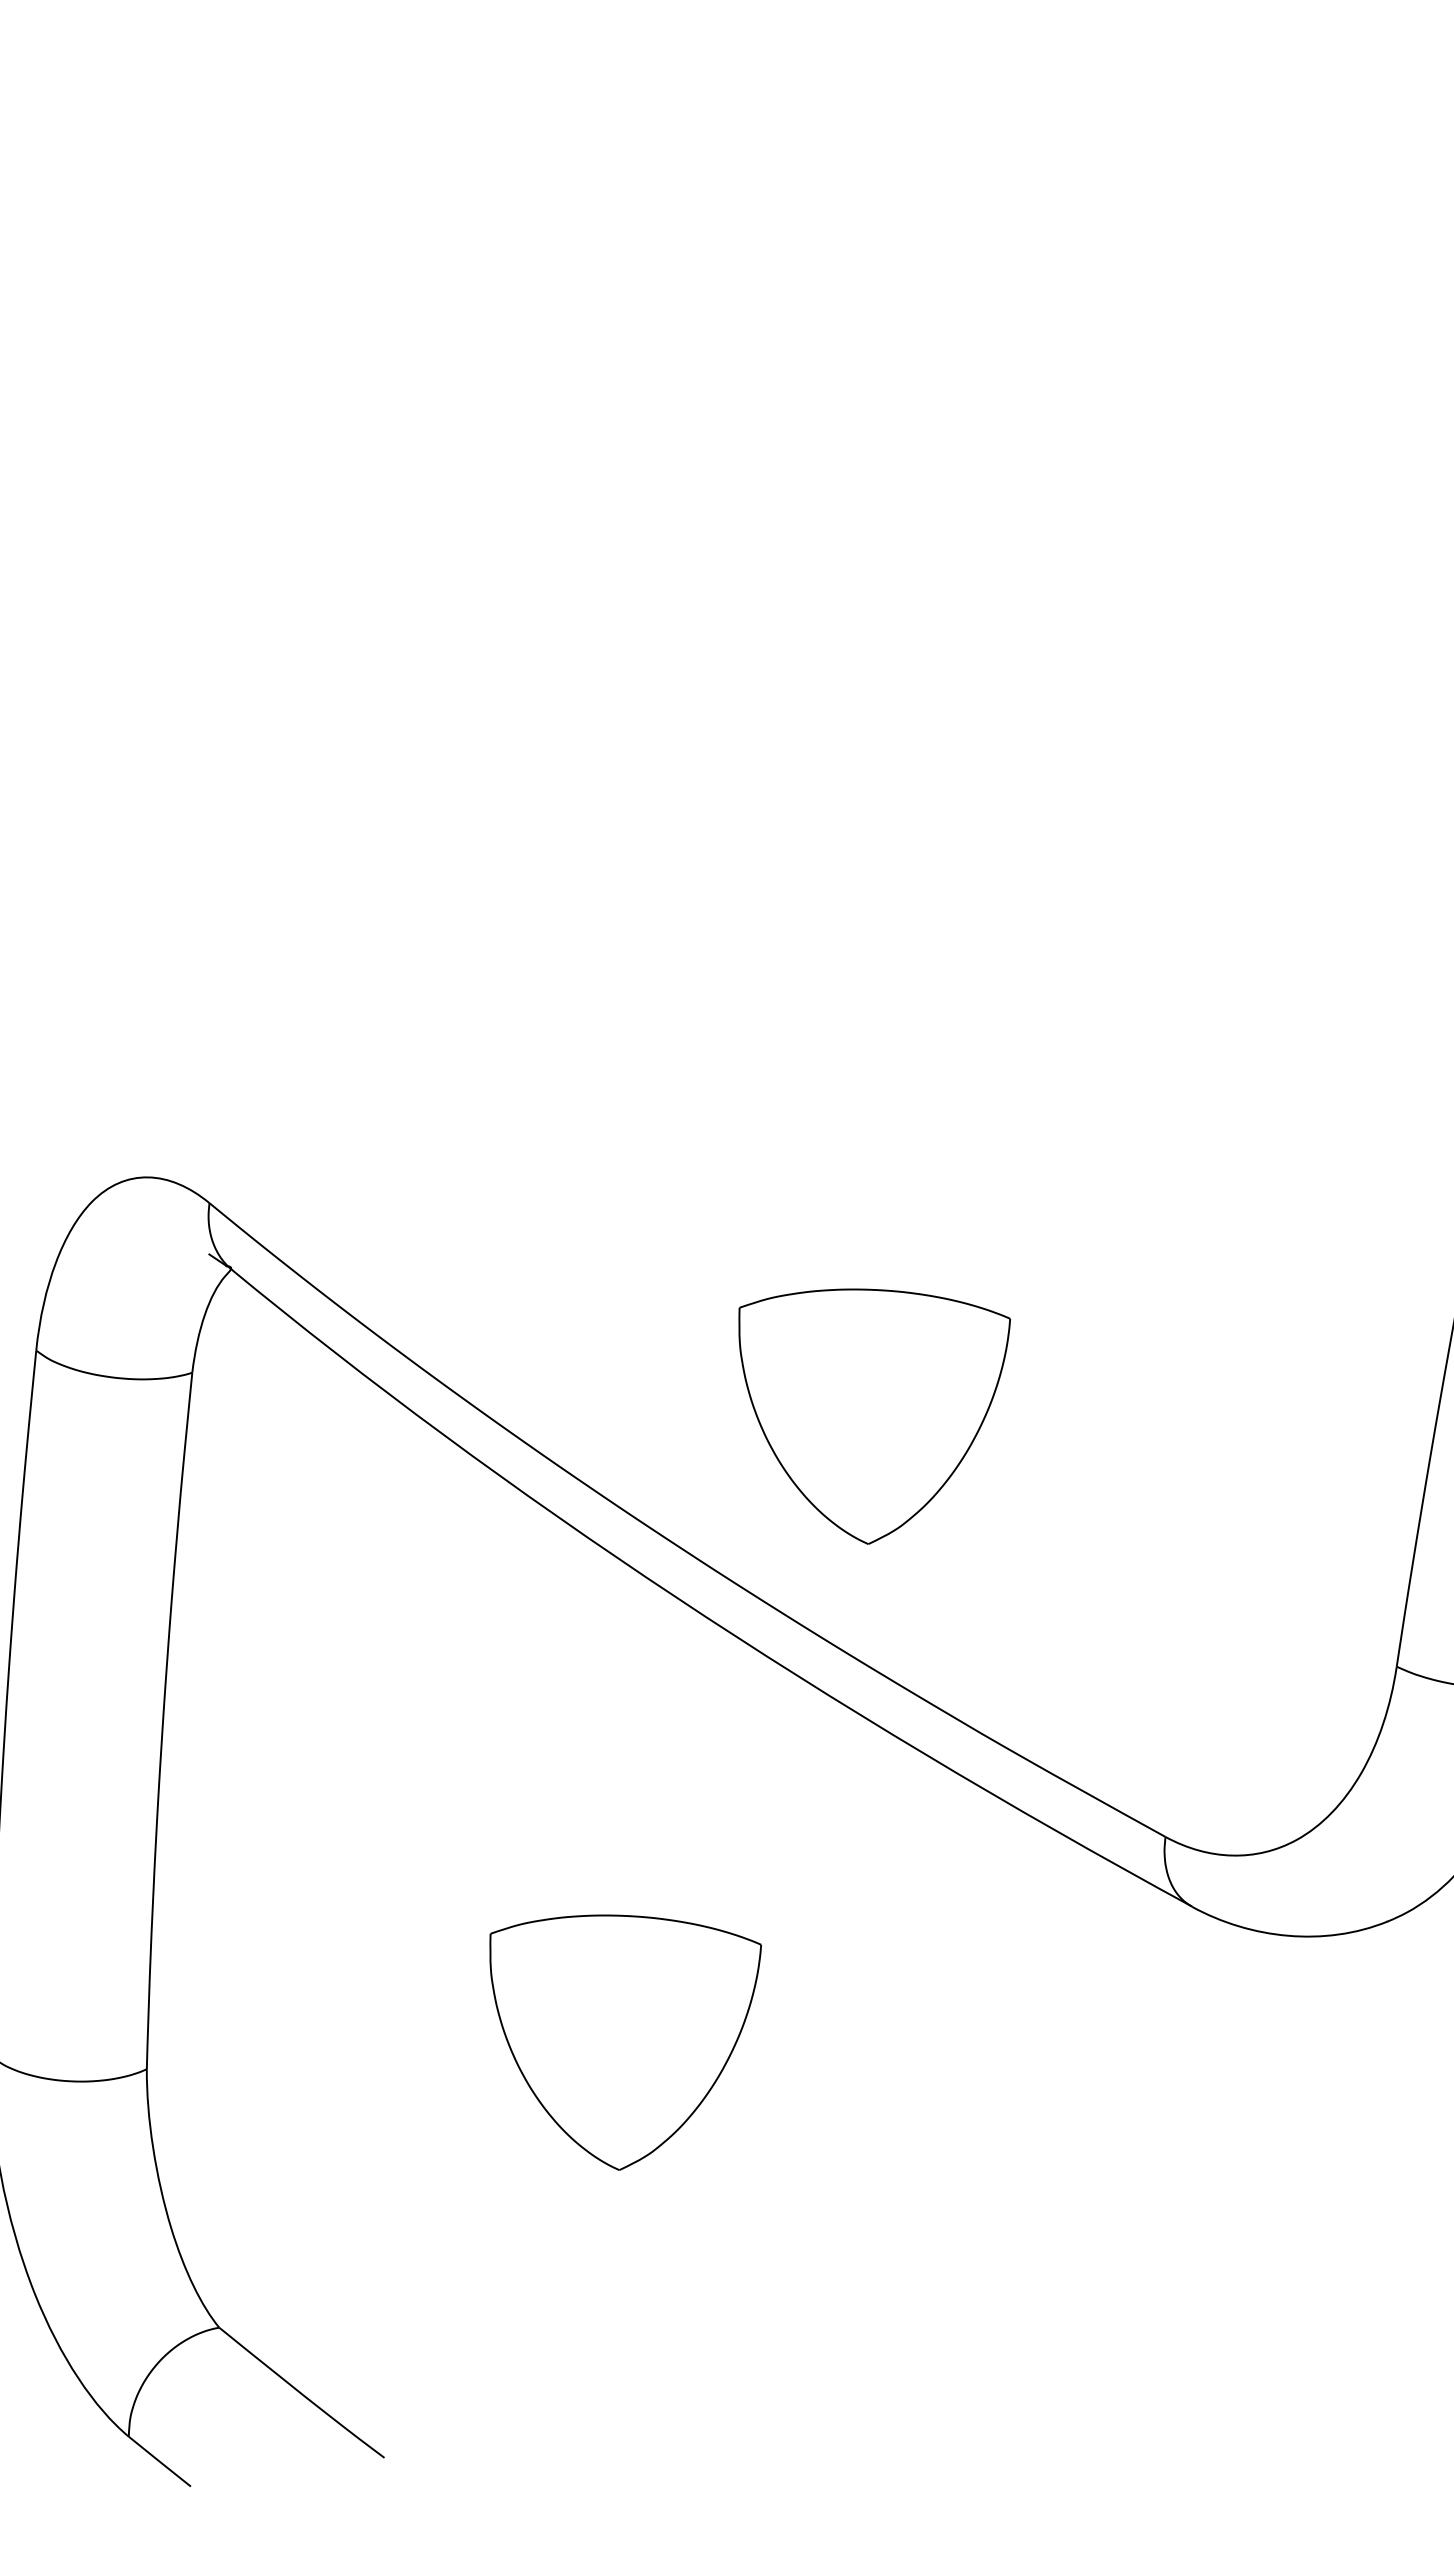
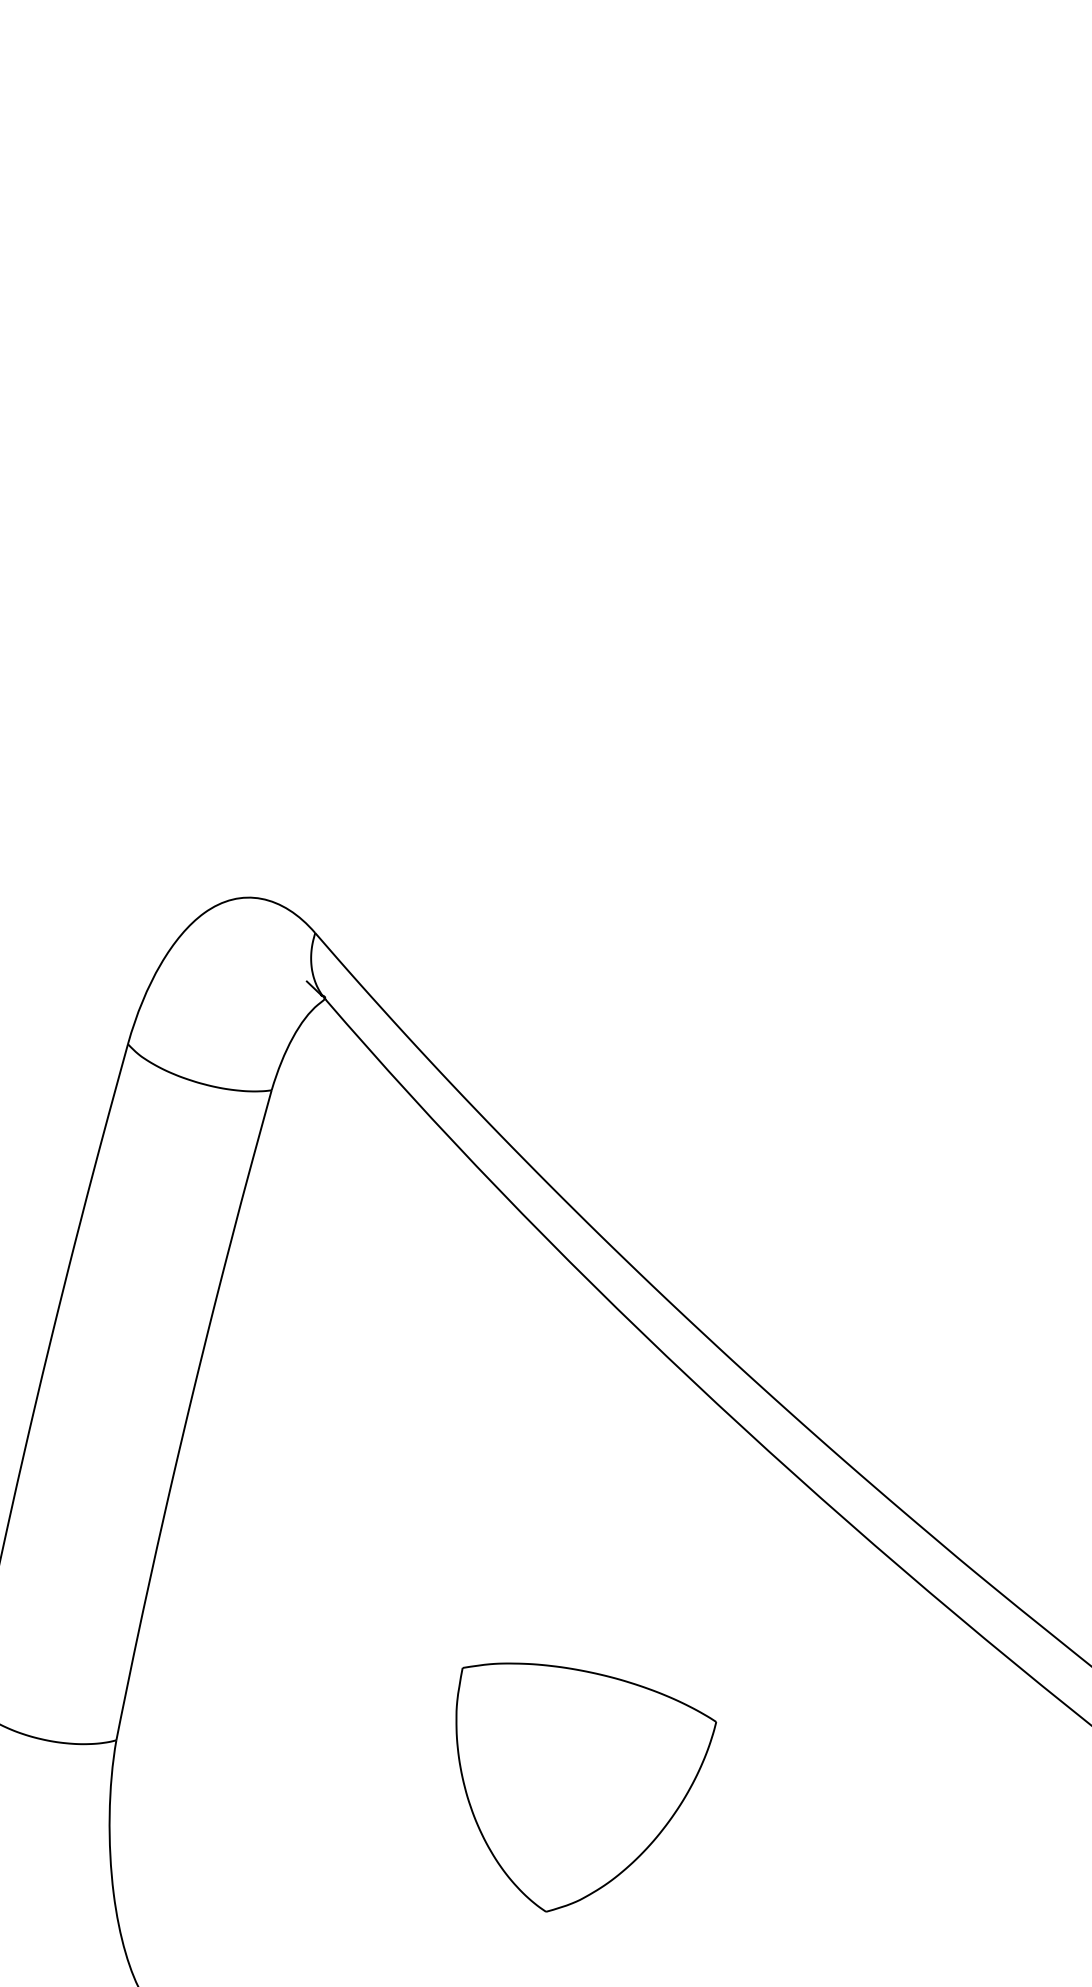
part: (874, 1416) -> (908, 1241), removed

